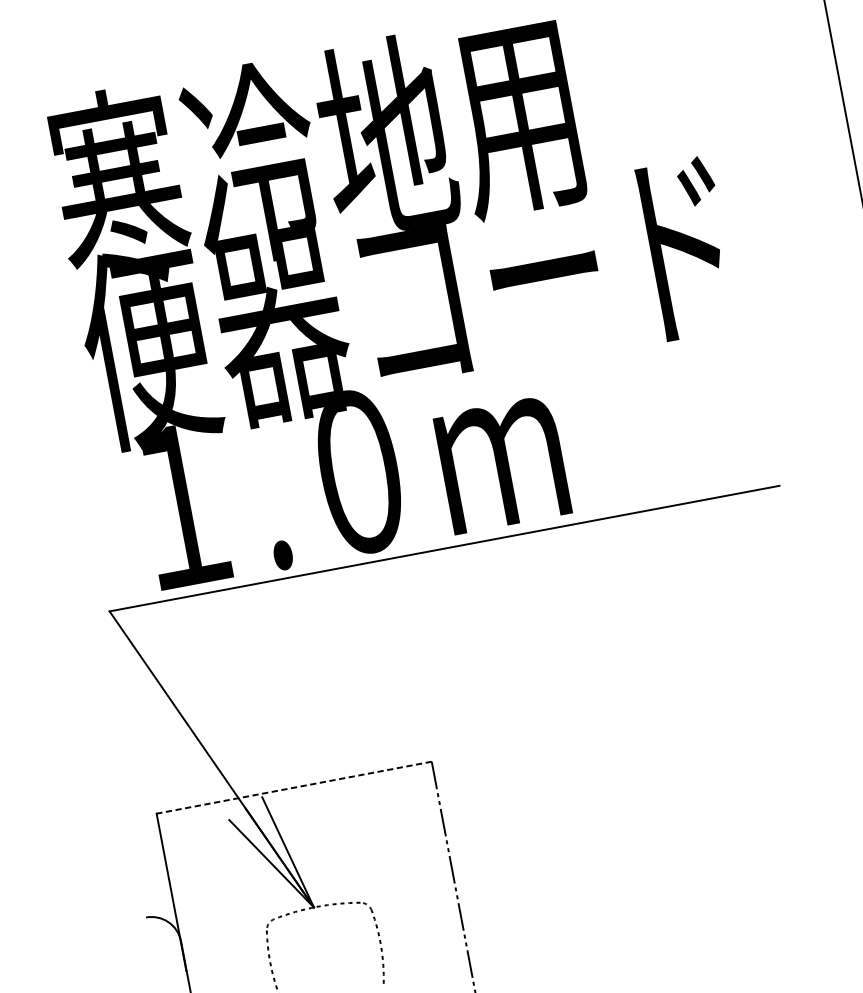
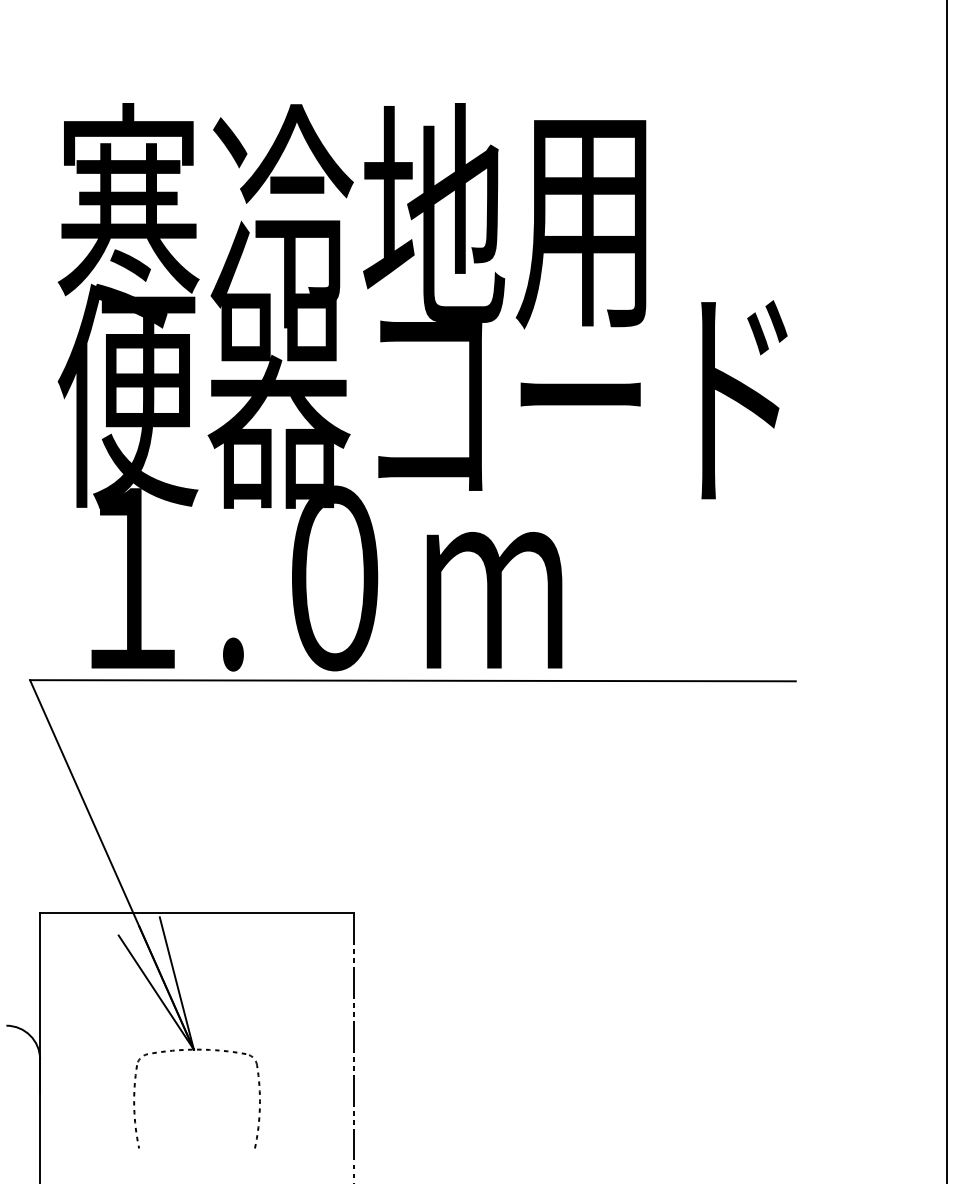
line: (293, 787) -> (196, 913), dashed -> solid

